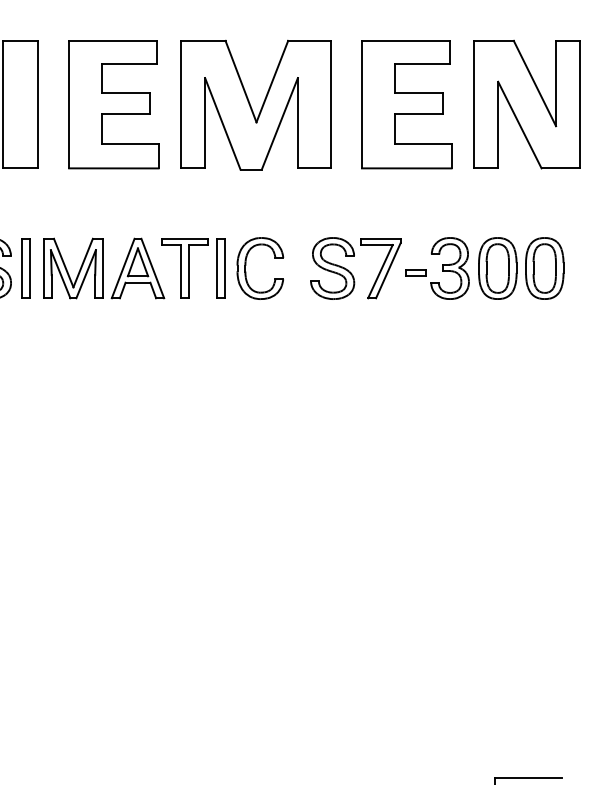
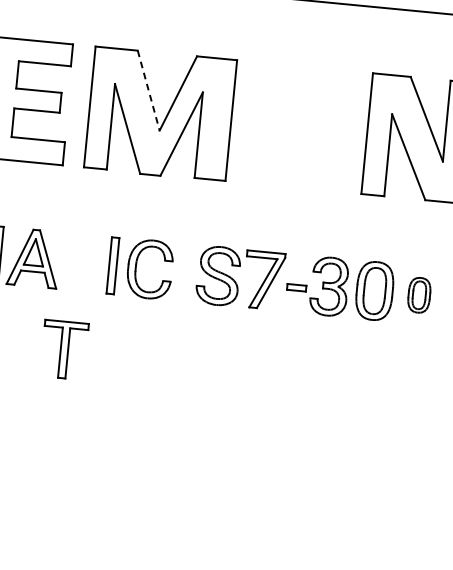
line: (241, 81) -> (149, 90), solid -> dashed
part: (406, 104) -> (303, 127), removed
part: (184, 268) -> (63, 349), moved
part: (544, 268) -> (419, 295), size x0.6

